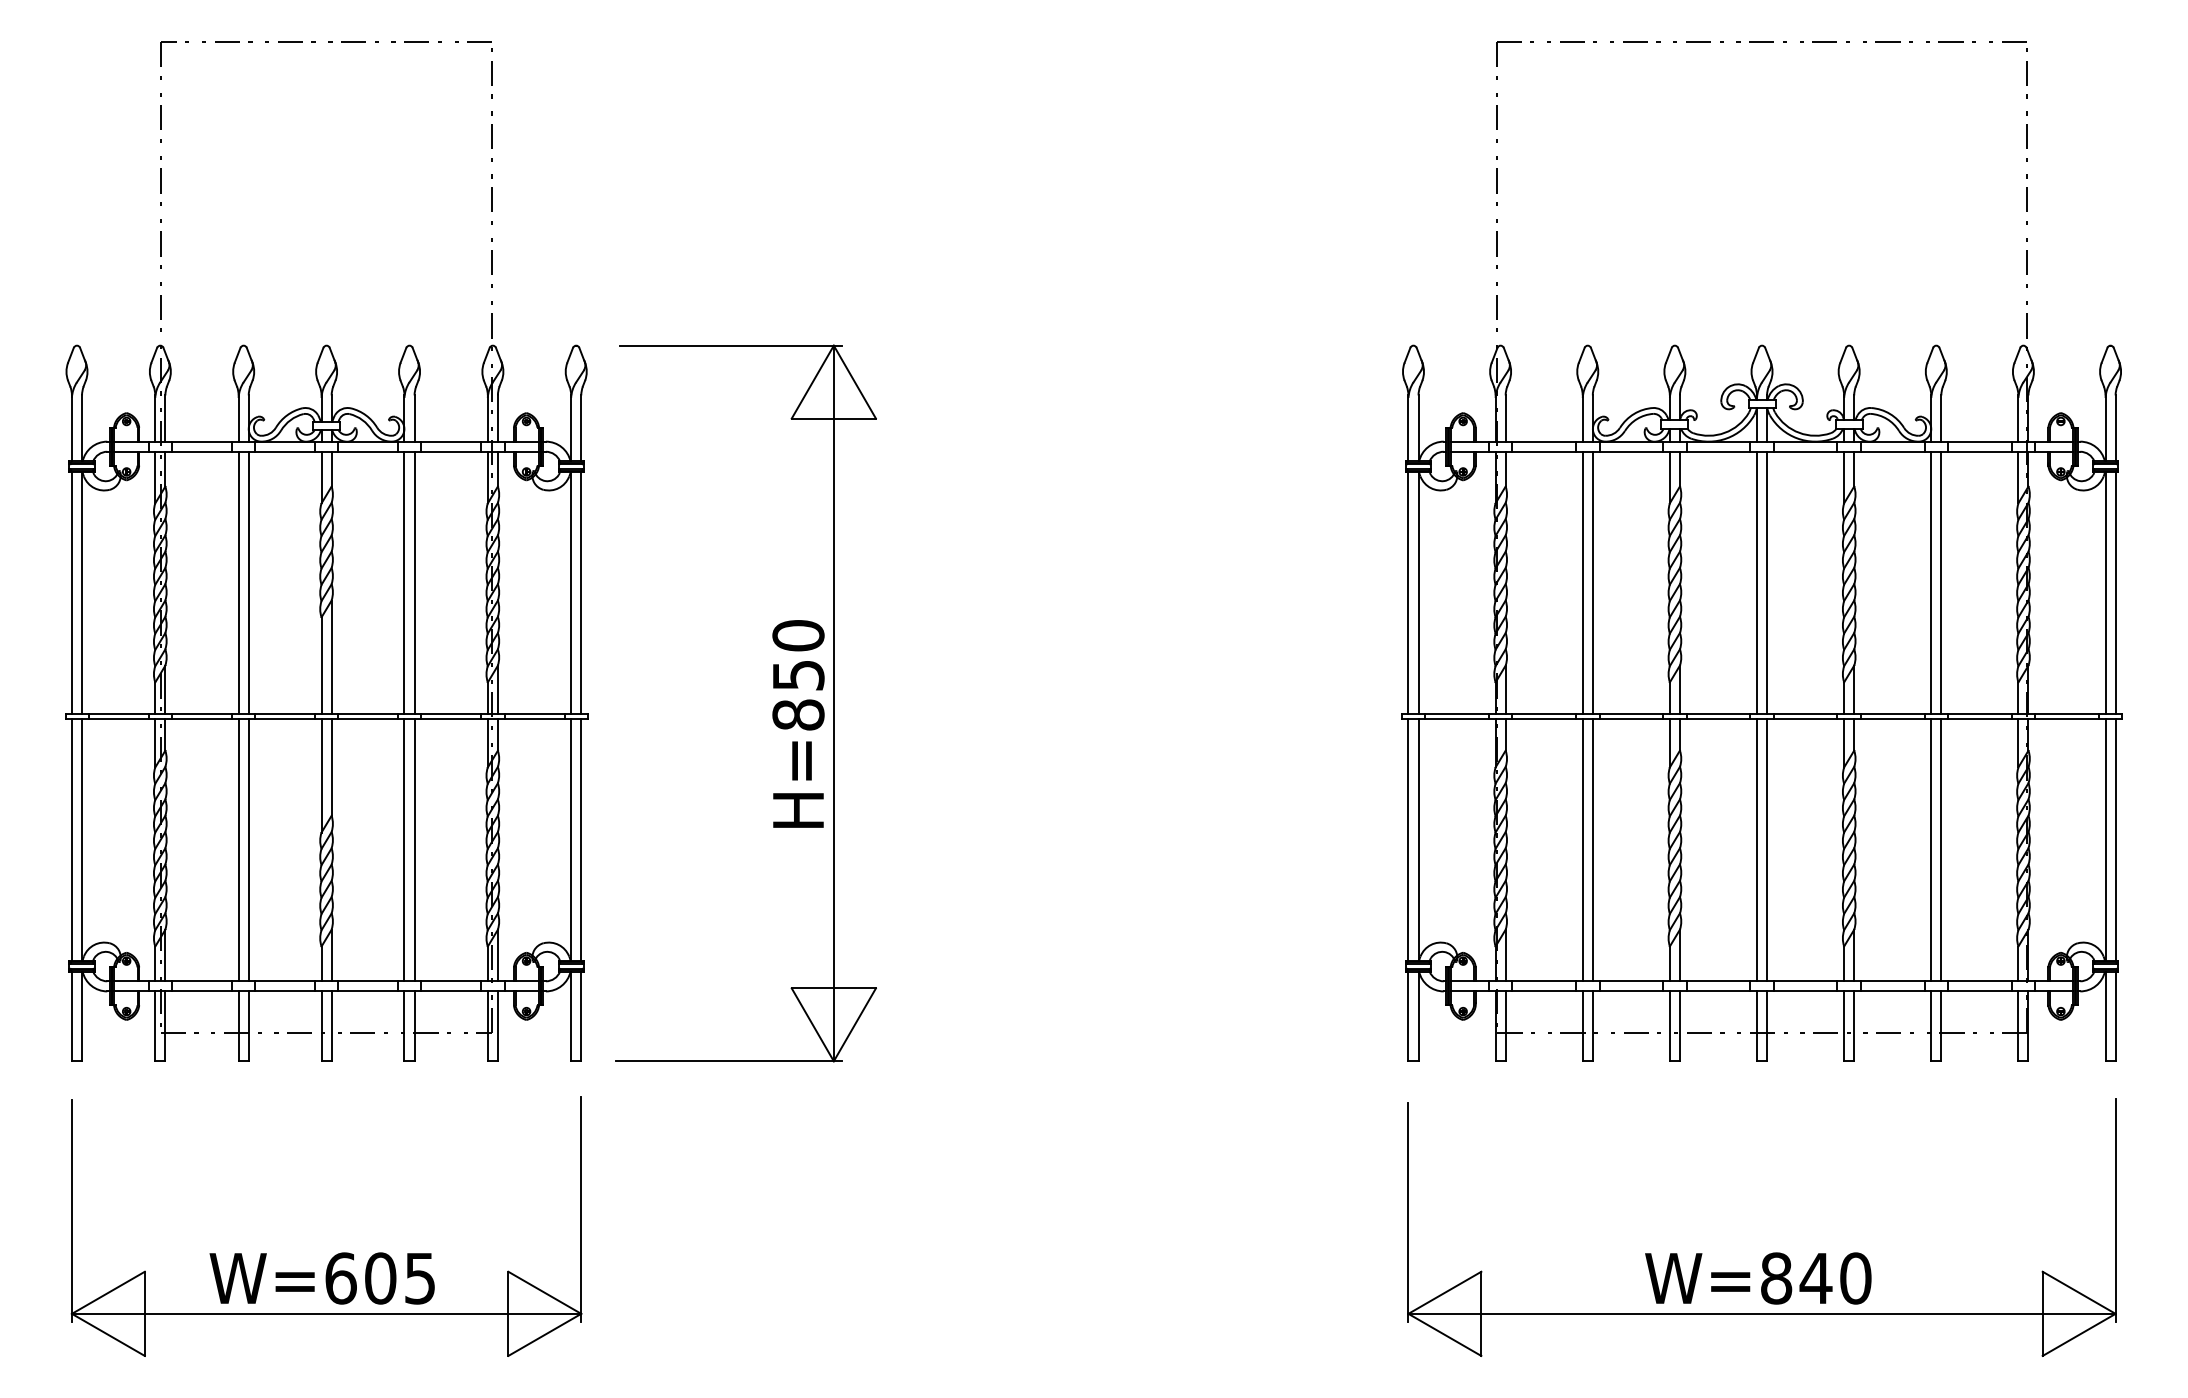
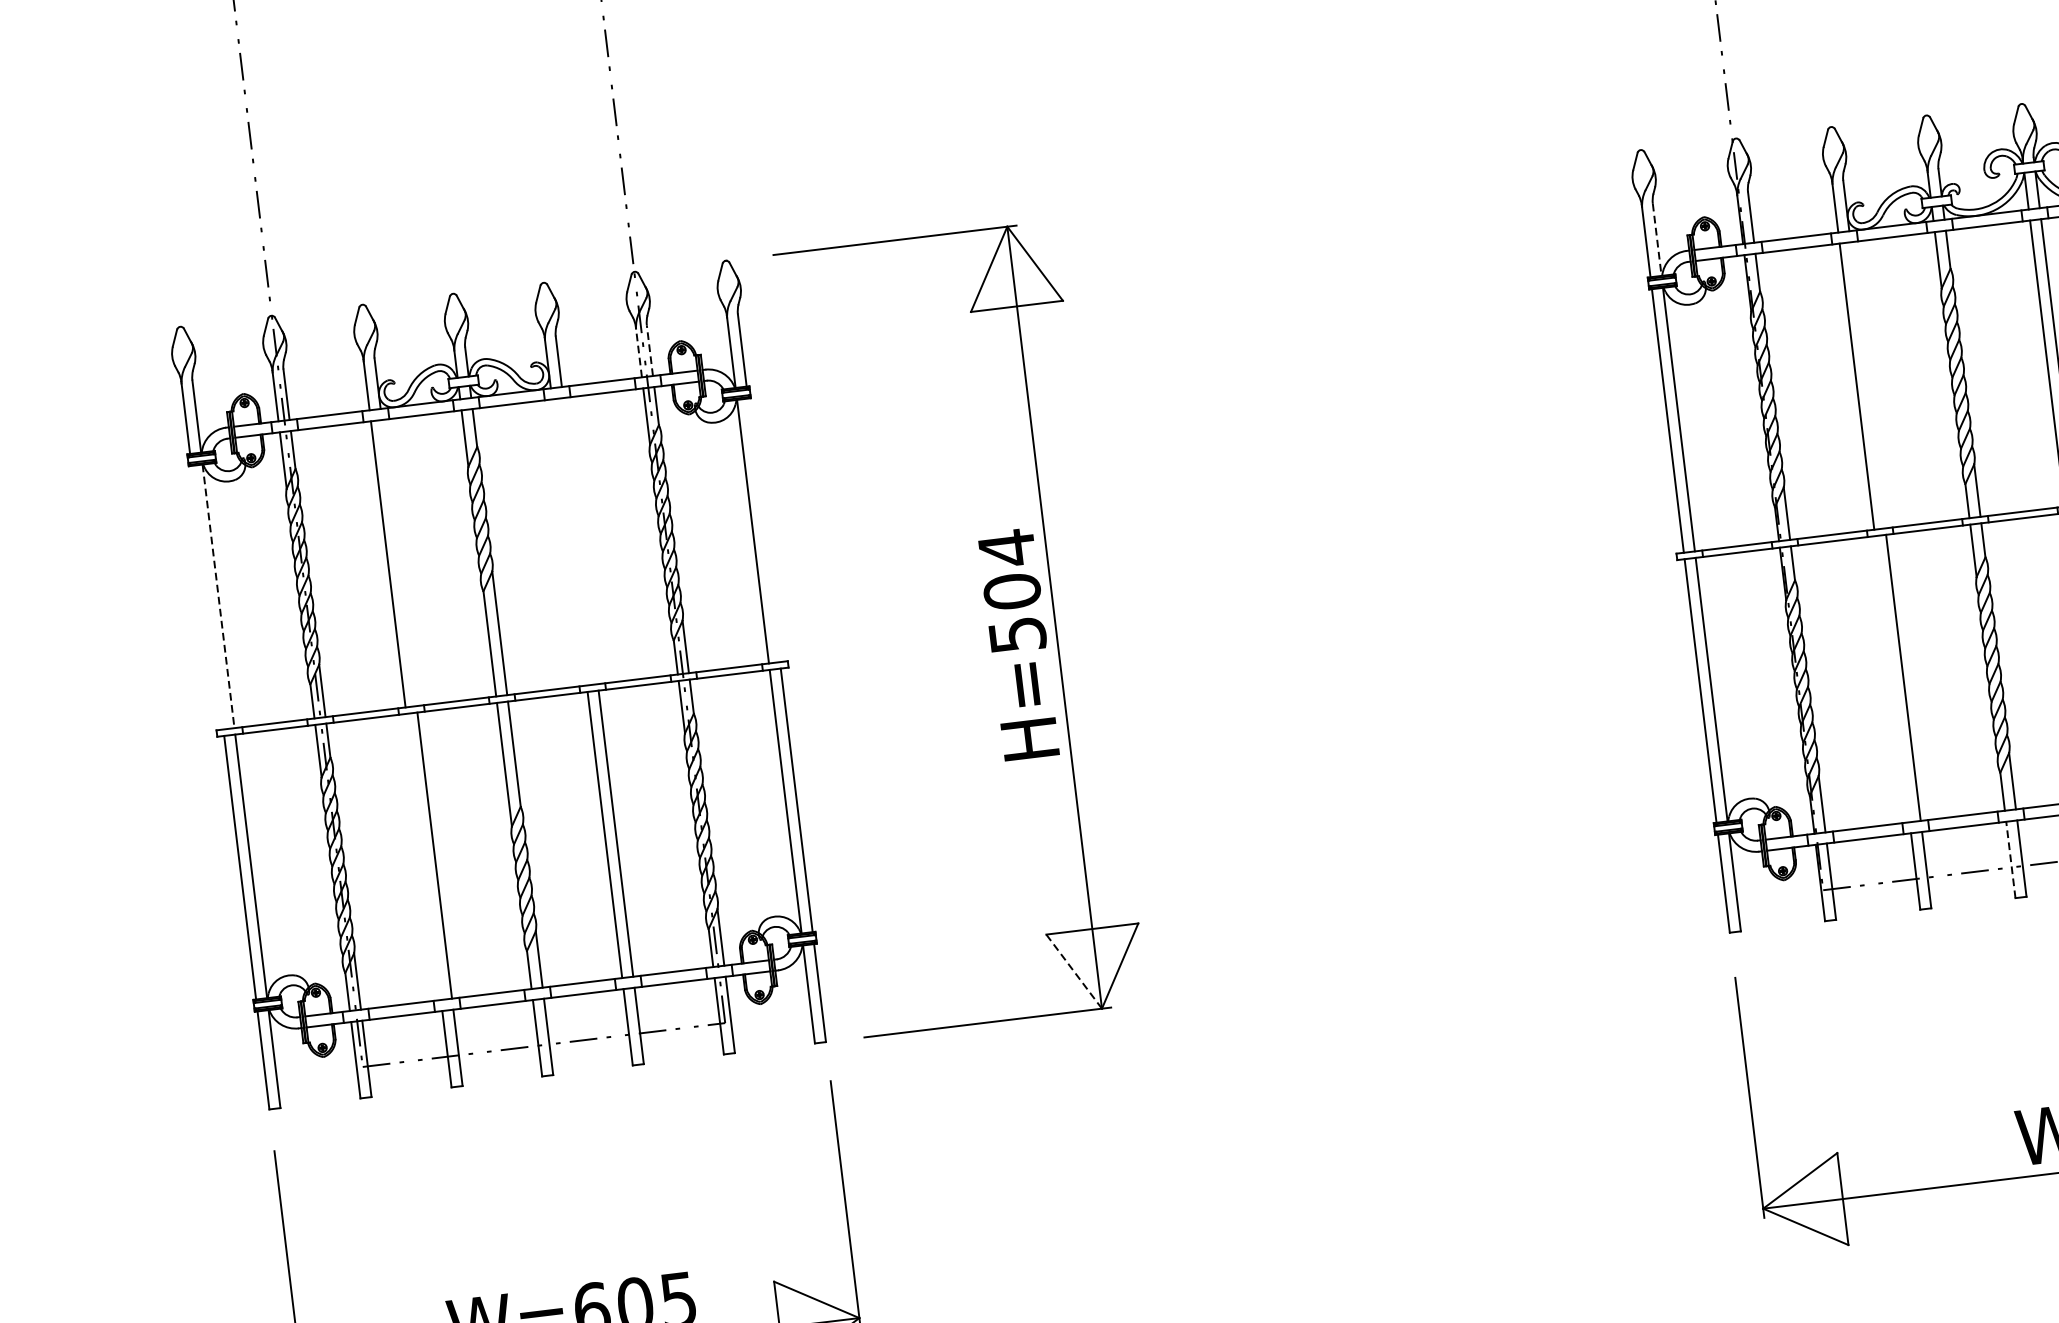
line: (487, 418) -> (638, 352), solid -> dashed
line: (497, 418) -> (649, 350), solid -> dashed
line: (1418, 428) -> (1657, 239), solid -> dashed
line: (248, 582) -> (399, 562), removed
line: (404, 582) -> (569, 542), removed
line: (414, 582) -> (580, 540), removed
line: (1592, 582) -> (1867, 385), removed
line: (71, 592) -> (206, 597), removed
line: (581, 592) -> (764, 529), removed
line: (82, 593) -> (219, 596), solid -> dashed
text: (798, 674) -> (1012, 590), H=850 -> H=504
line: (238, 850) -> (423, 857), removed
line: (1582, 850) -> (1892, 679), removed
line: (812, 1024) -> (1073, 971), solid -> dashed
line: (1669, 1026) -> (2010, 860), solid -> dashed

